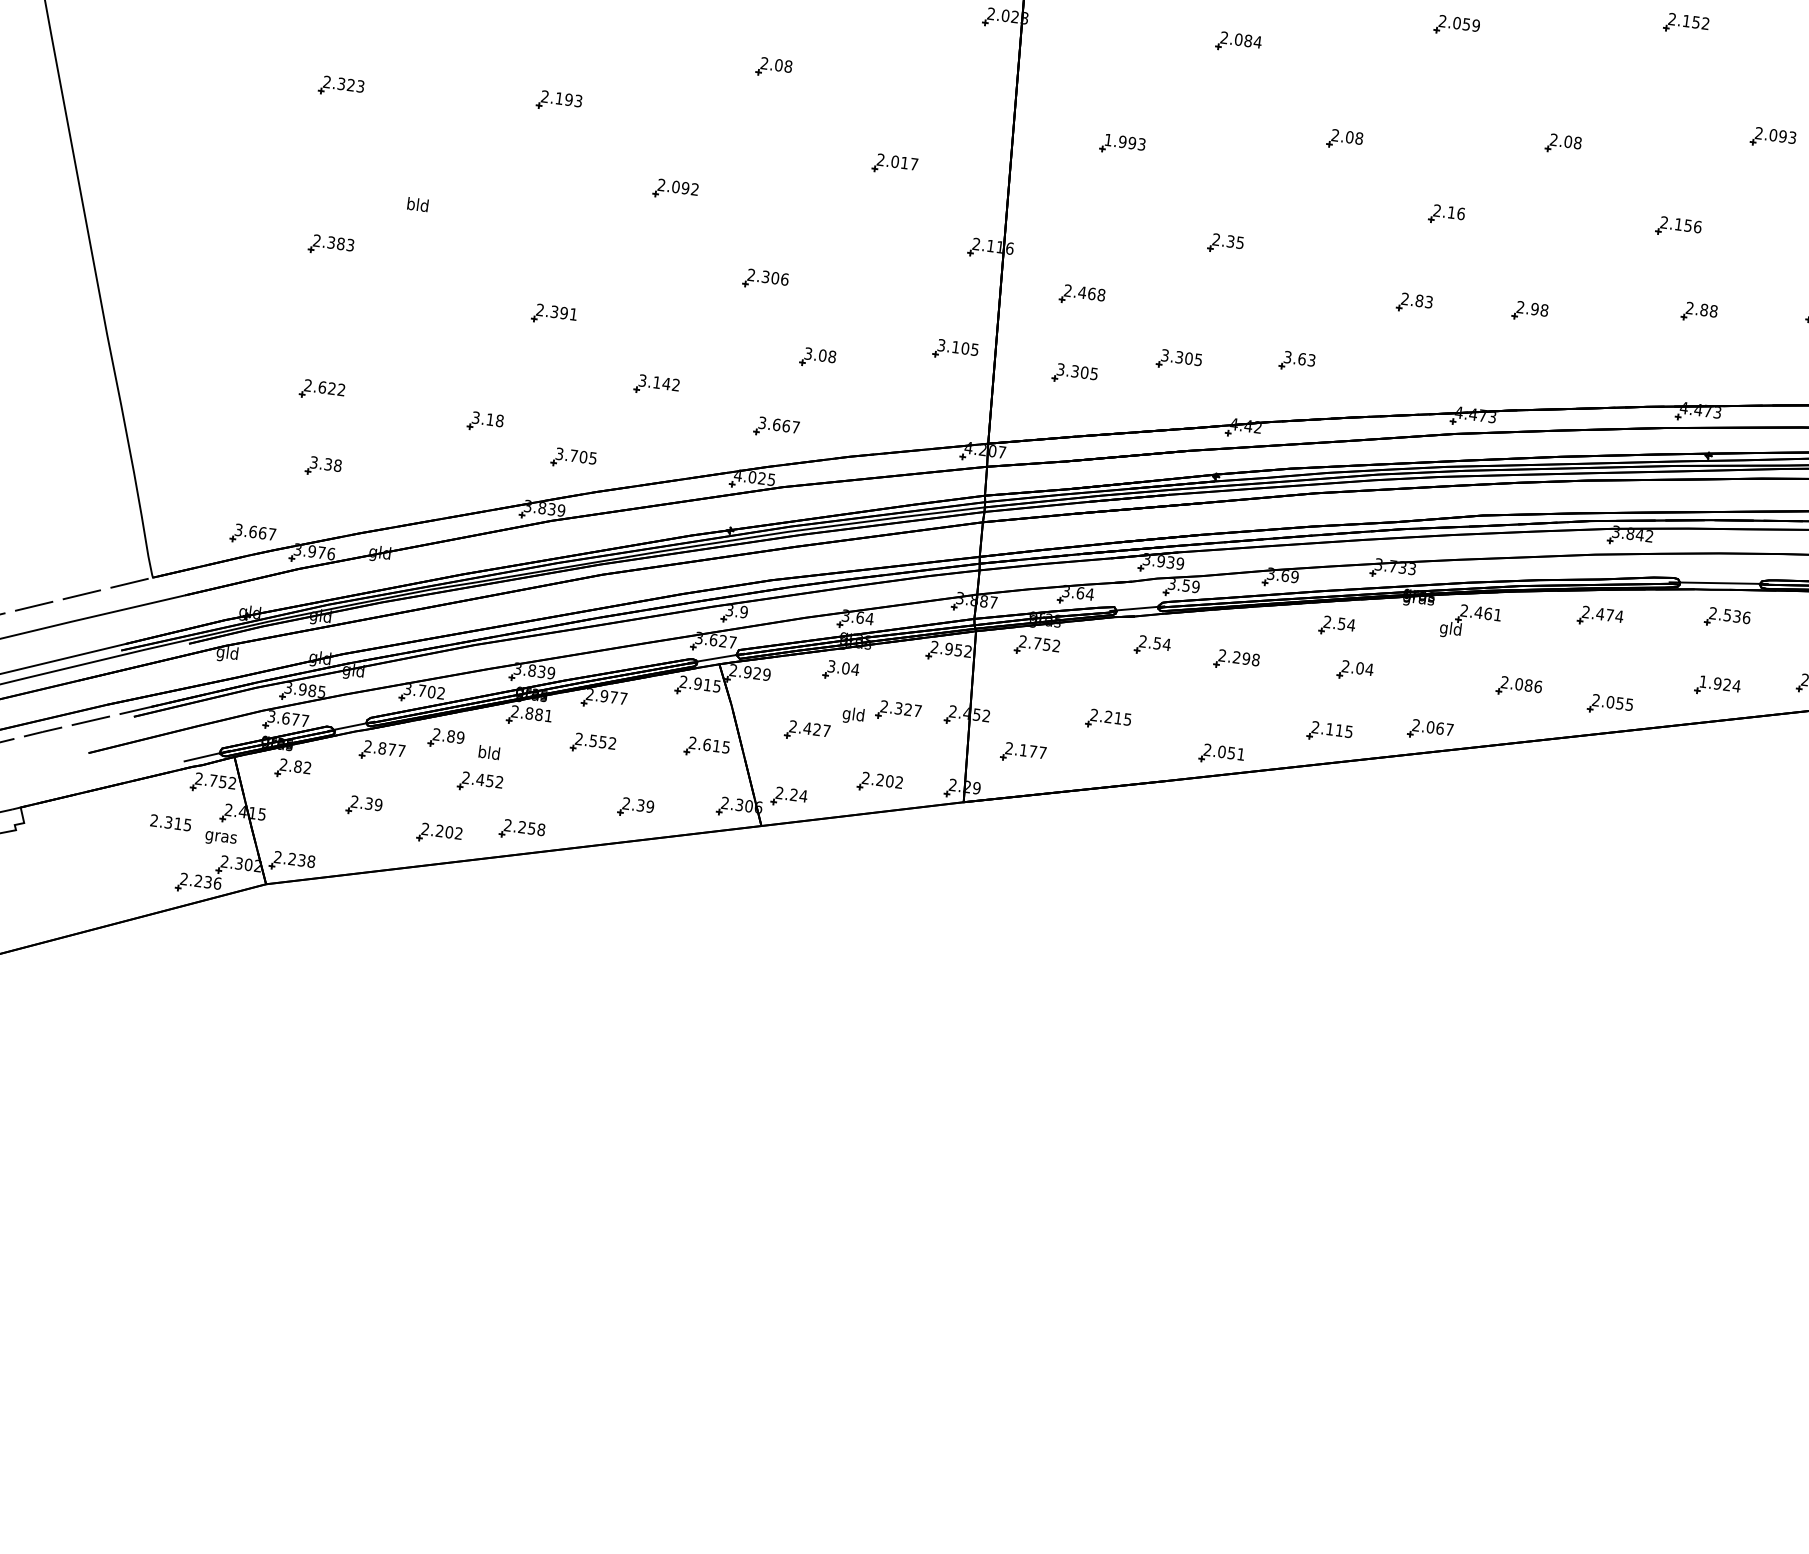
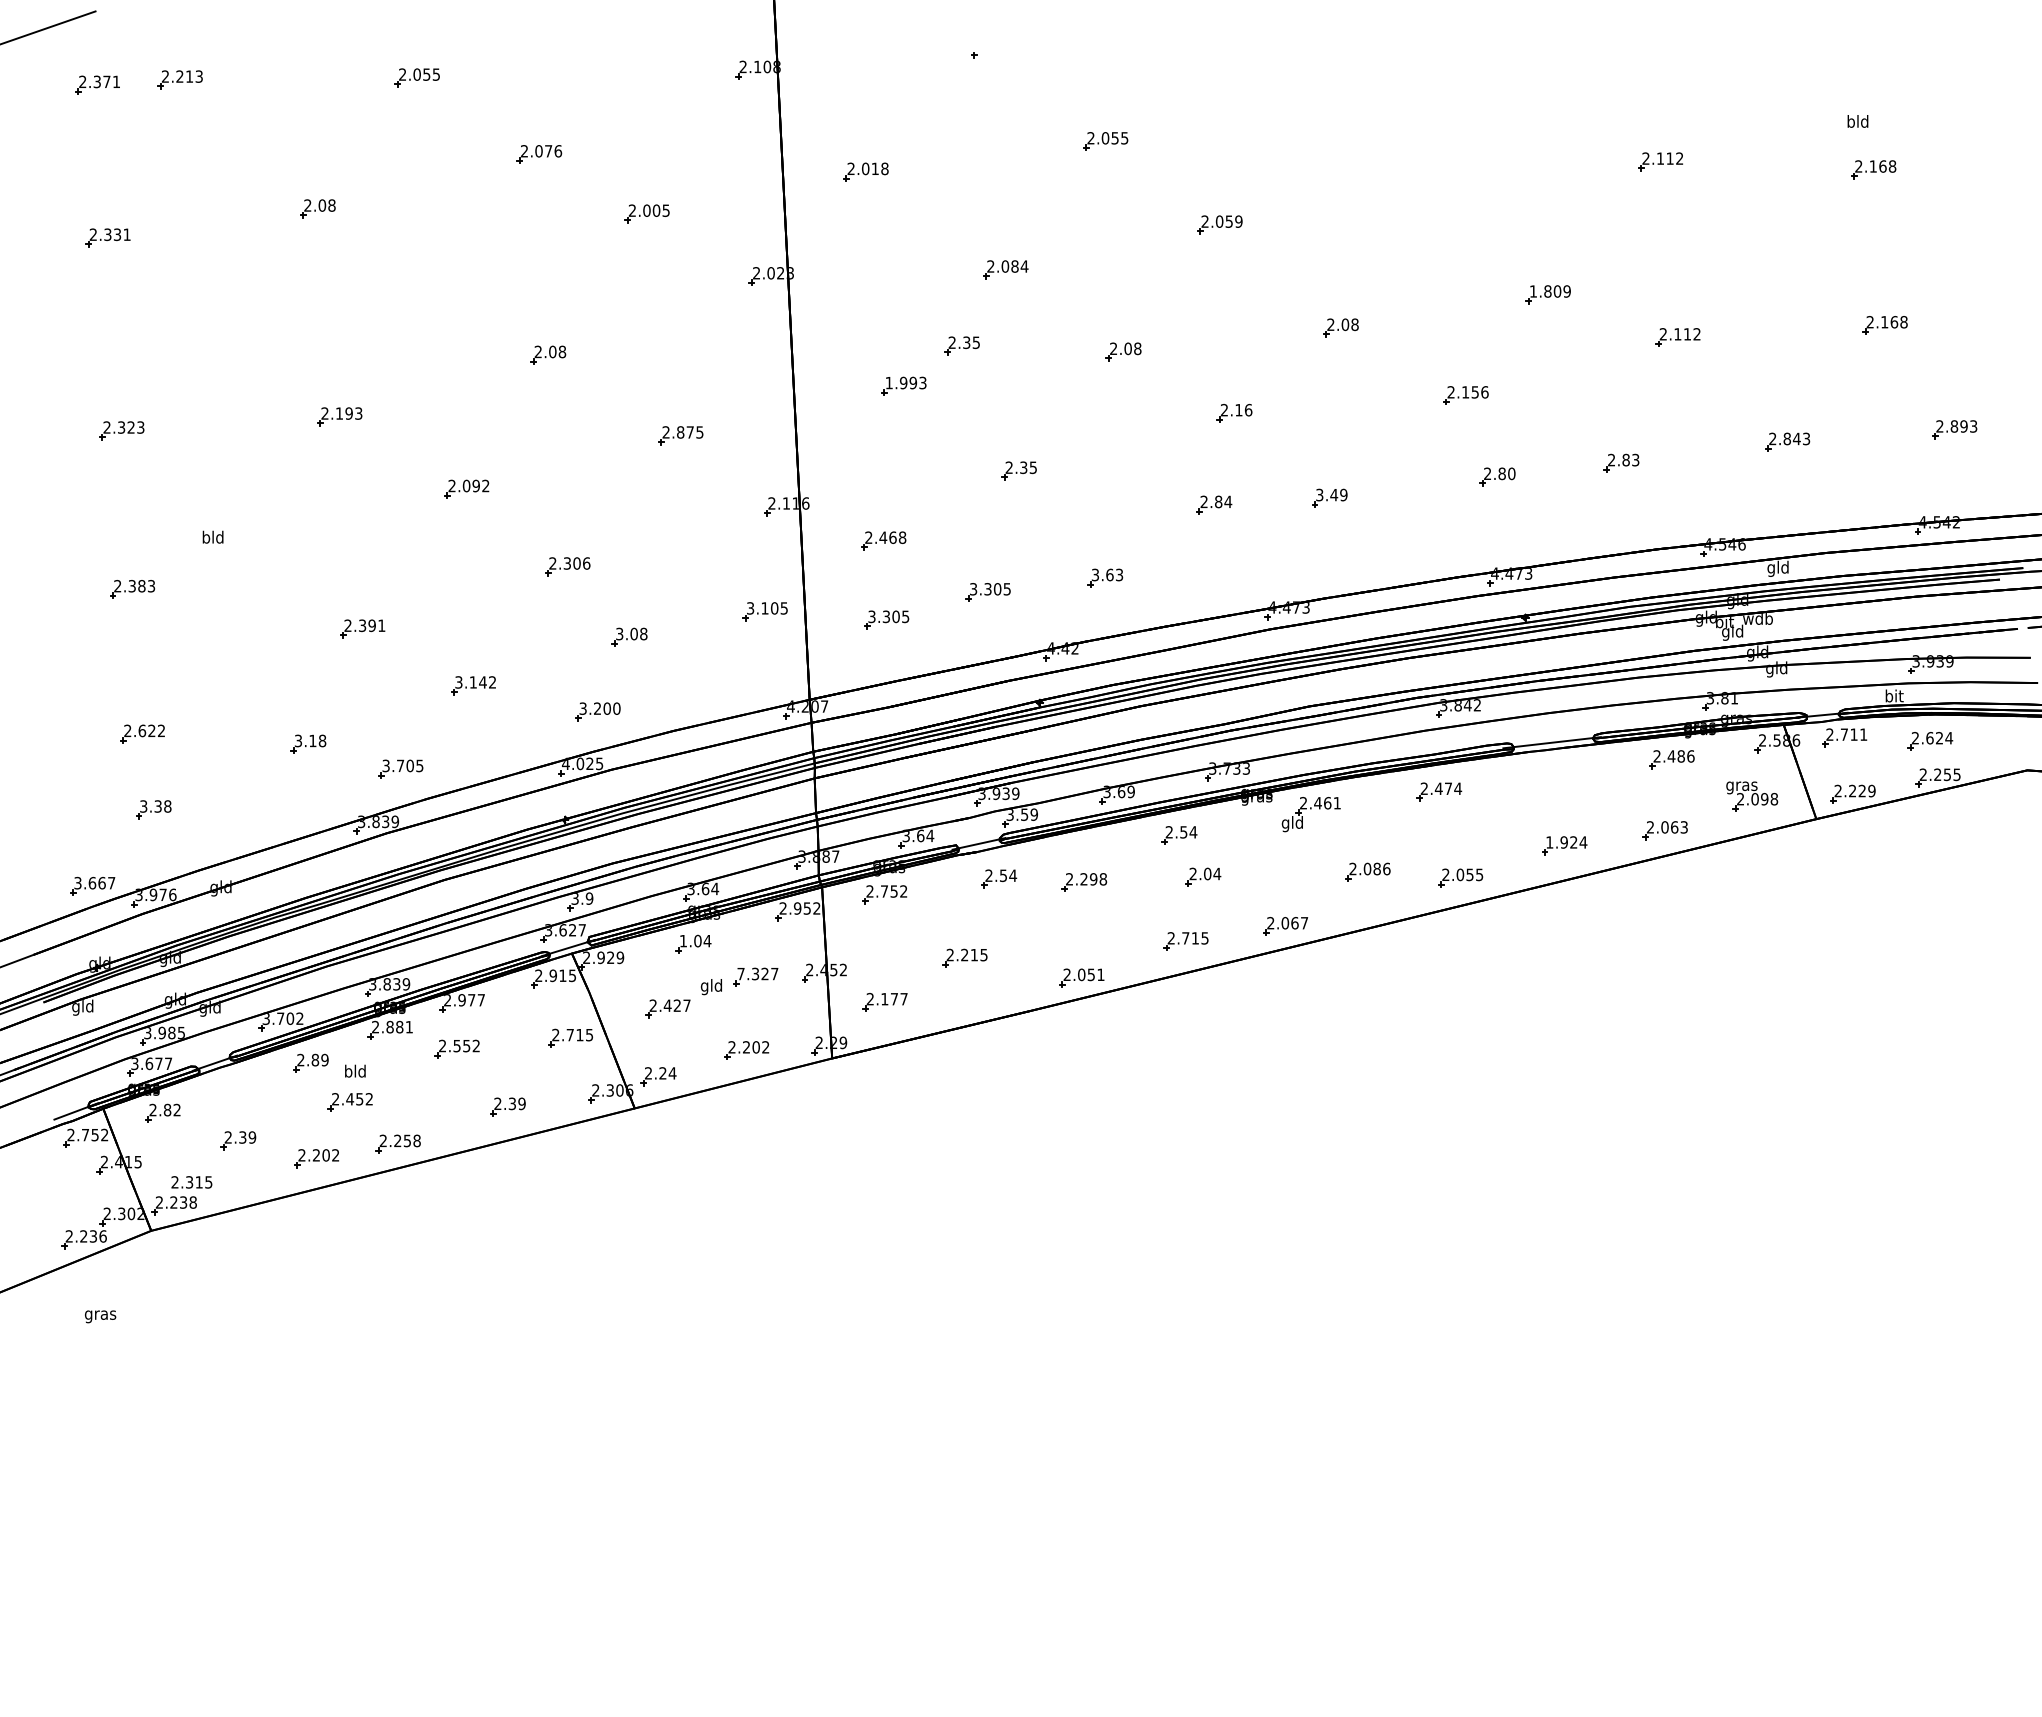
part: (1685, 23) -> (1446, 192), removed
part: (1184, 112) -> (961, 345), added
text: (1774, 135) -> (1549, 291), 2.093 -> 1.809
text: (904, 163) -> (690, 432), 2.017 -> 2.875
text: (1429, 301) -> (1228, 501), 2.83 -> 2.84
text: (1532, 308) -> (1331, 494), 2.98 -> 3.49
text: (1713, 310) -> (1511, 473), 2.88 -> 2.80
text: (786, 425) -> (607, 708), 3.667 -> 3.200
part: (1727, 618) -> (1565, 776), removed
text: (830, 665) -> (682, 940), 3.04 -> 1.04
text: (883, 706) -> (740, 973), 2.327 -> 7.327
text: (1329, 729) -> (1185, 938), 2.115 -> 2.715
text: (707, 744) -> (570, 1034), 2.615 -> 2.715
part: (381, 750) -> (248, 1083), removed
text: (170, 822) -> (191, 1182), moved
text: (220, 838) -> (100, 1316), moved

